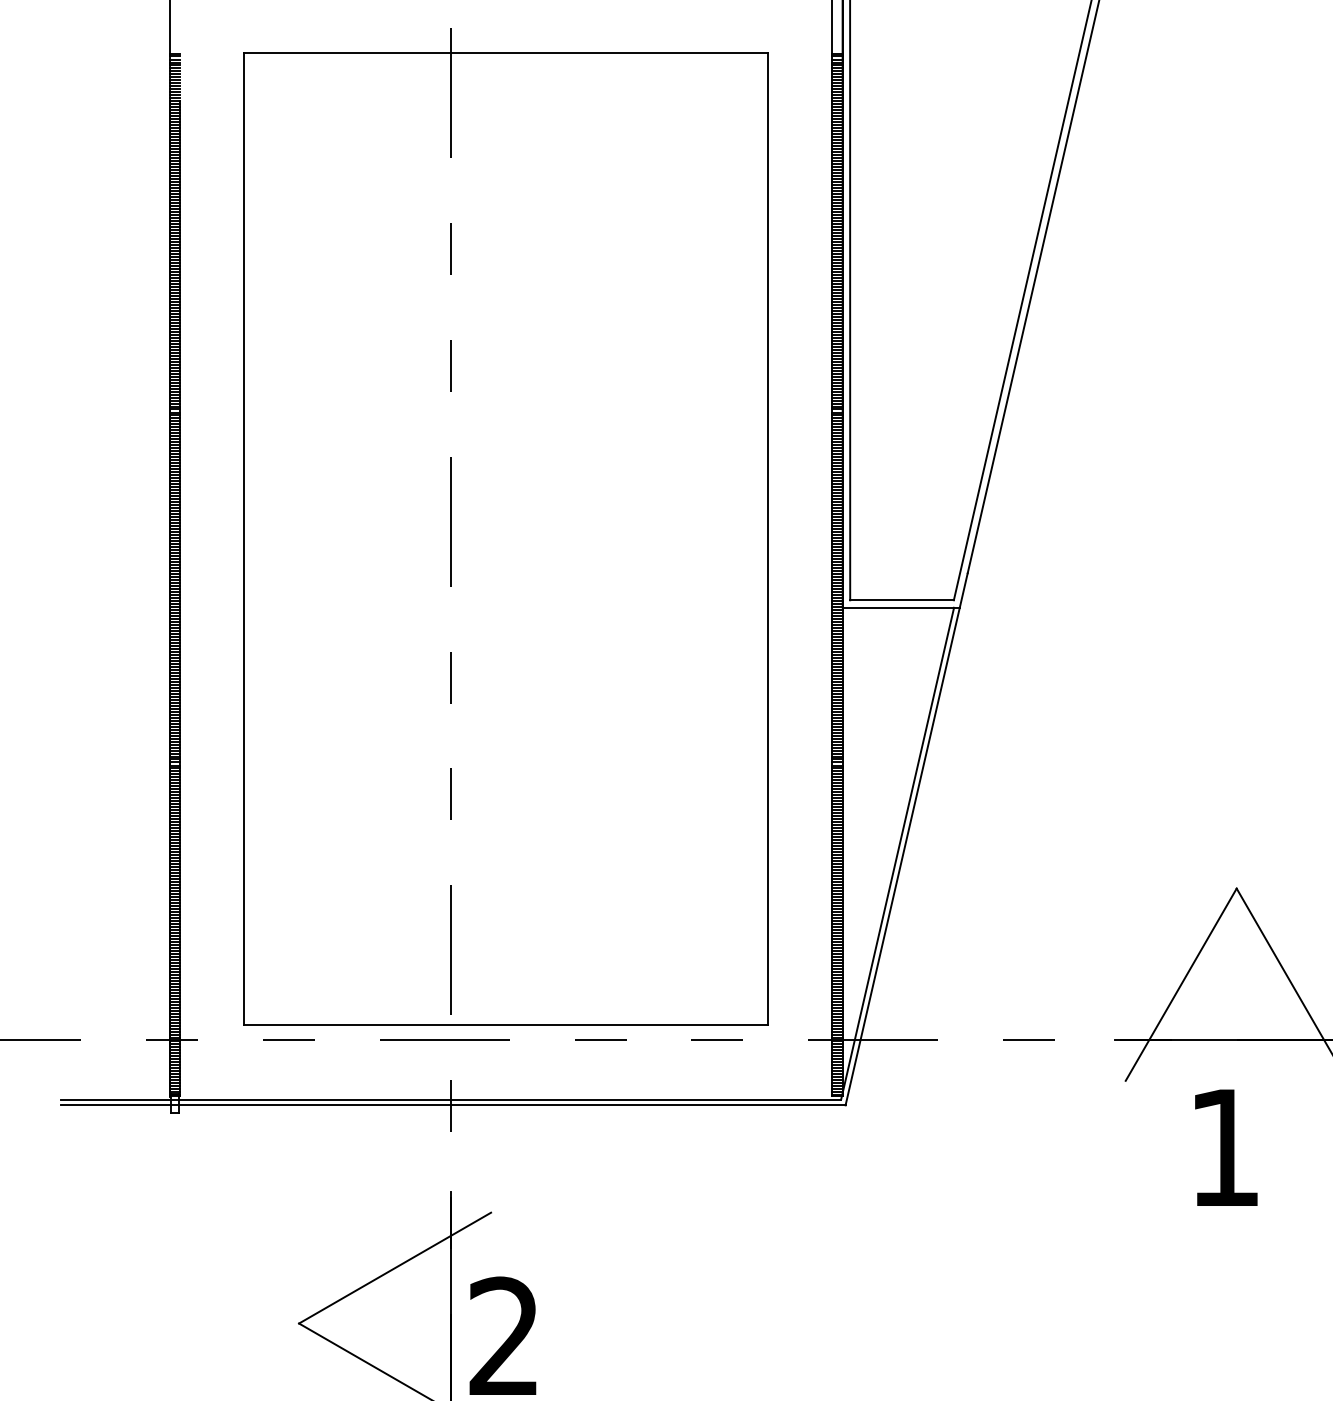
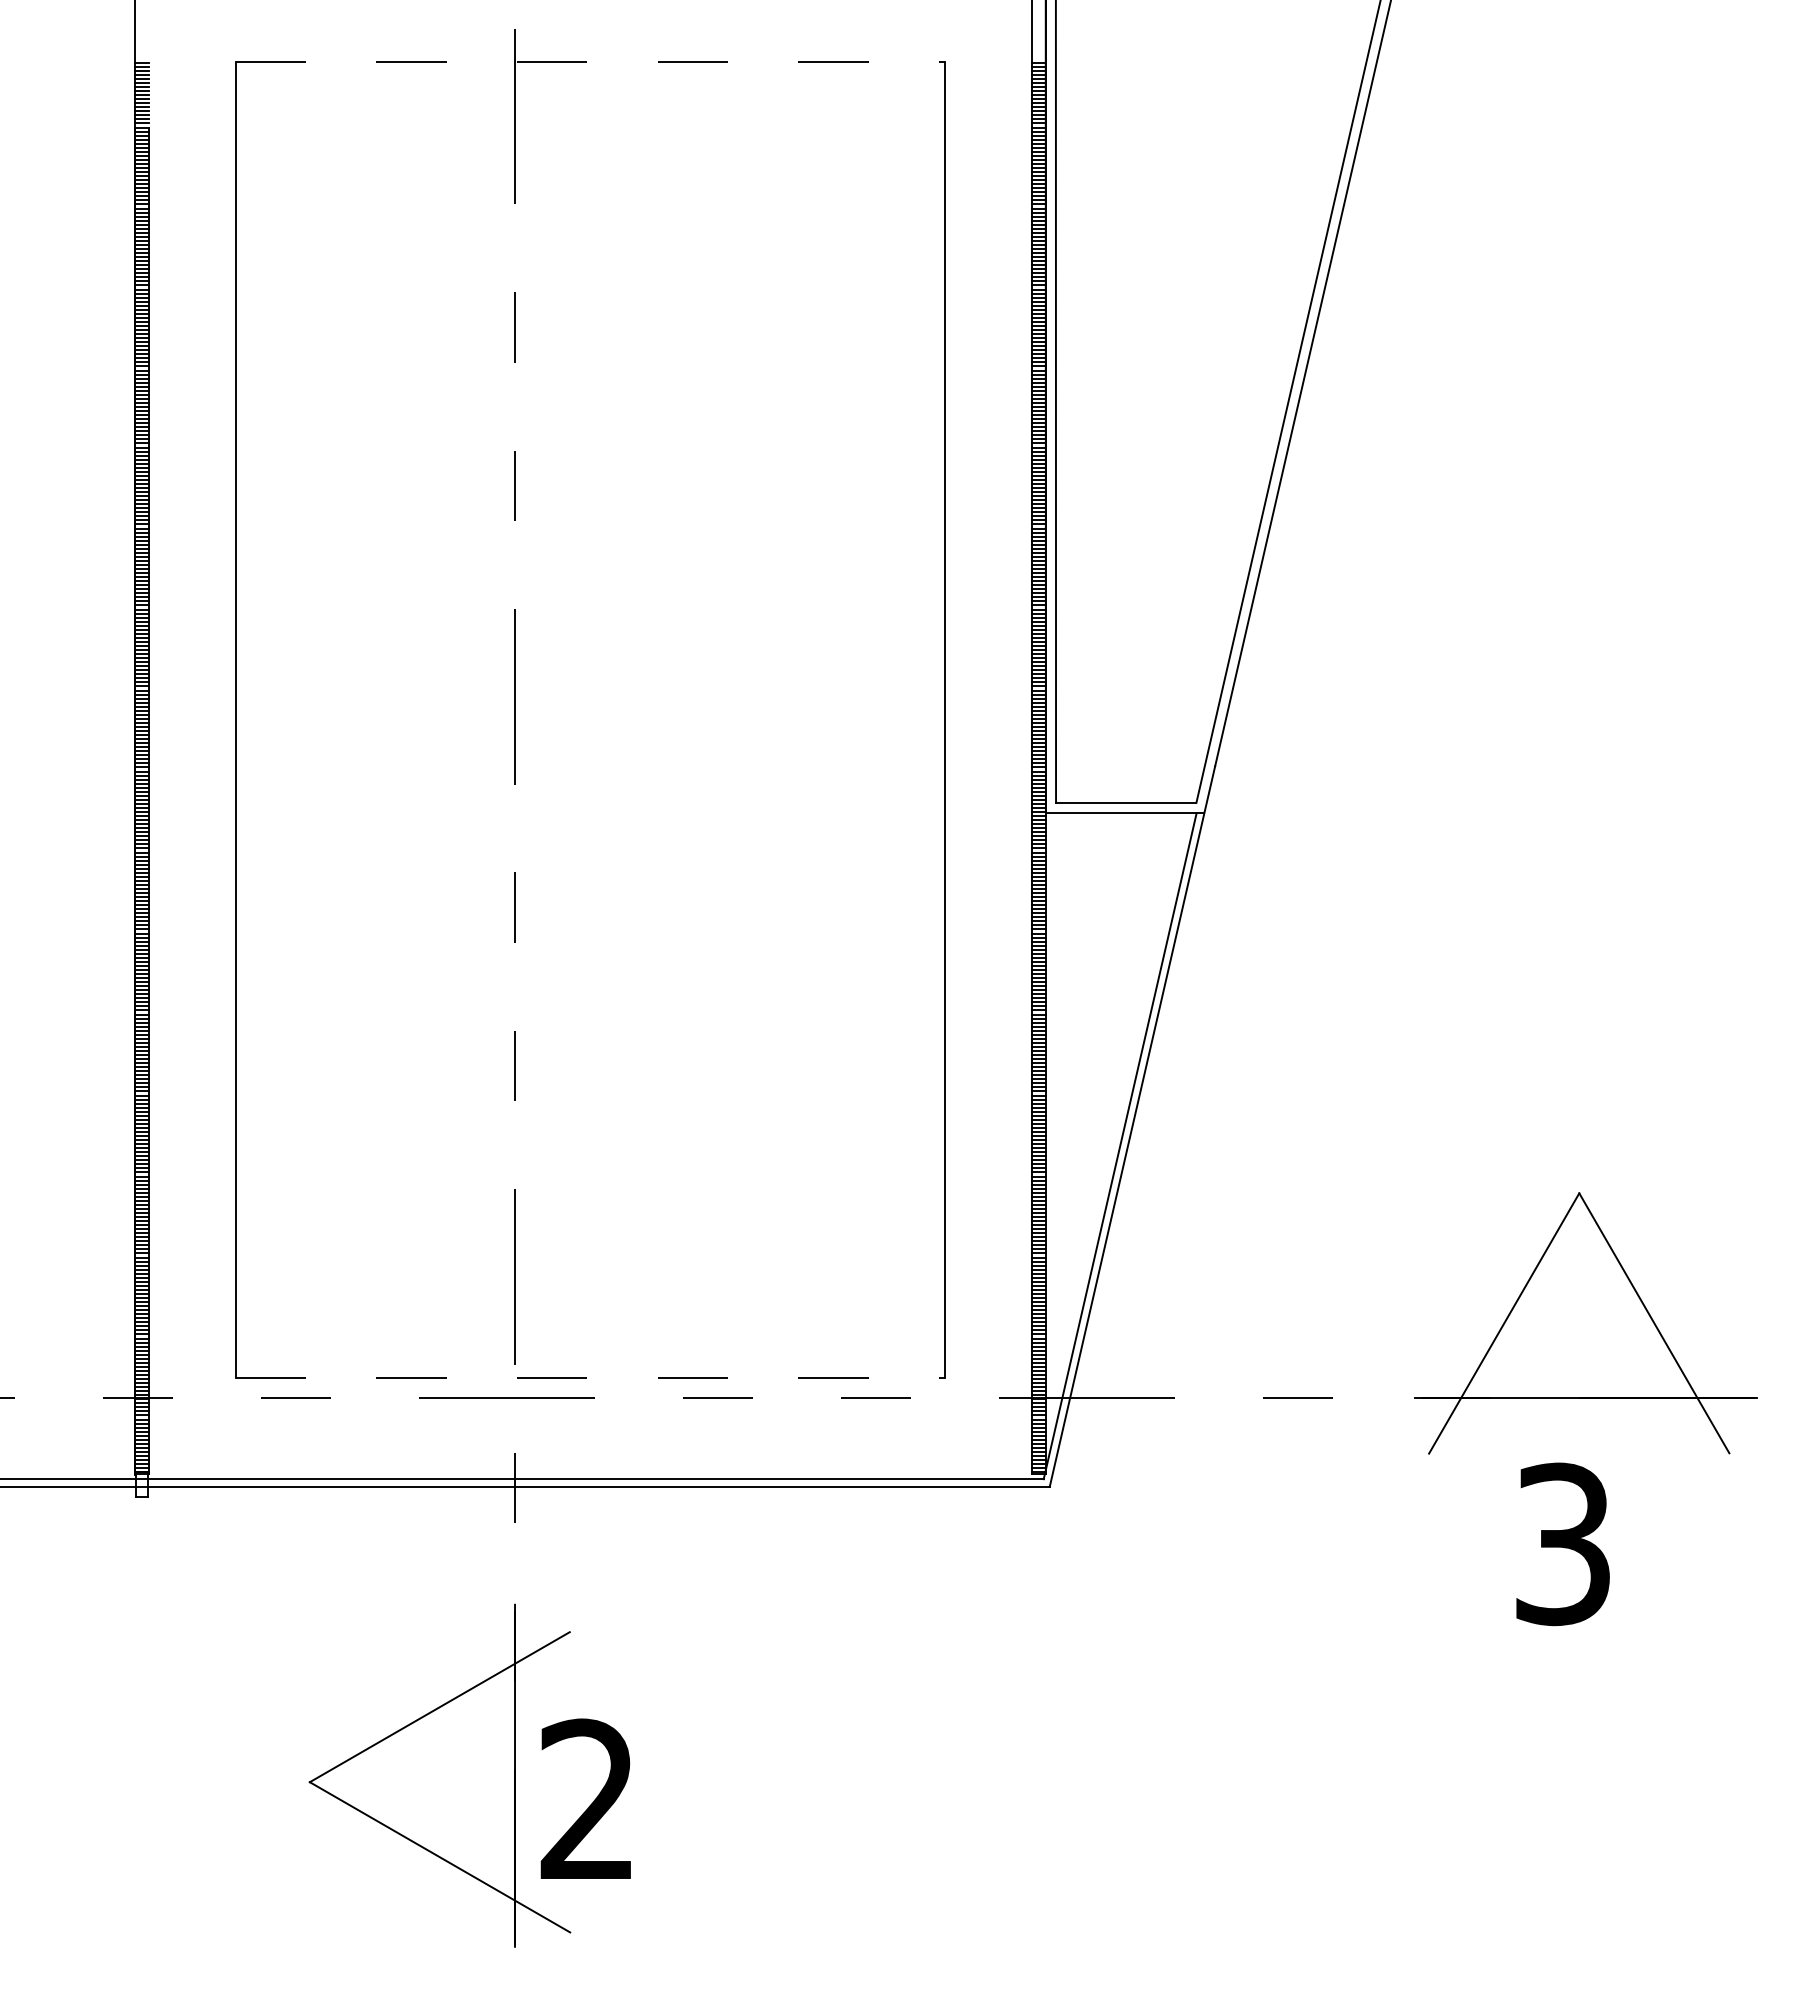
line: (506, 52) -> (590, 61), solid -> dashed
line: (506, 1024) -> (590, 1377), solid -> dashed
text: (1224, 1147) -> (1562, 1544), 1 -> 3

